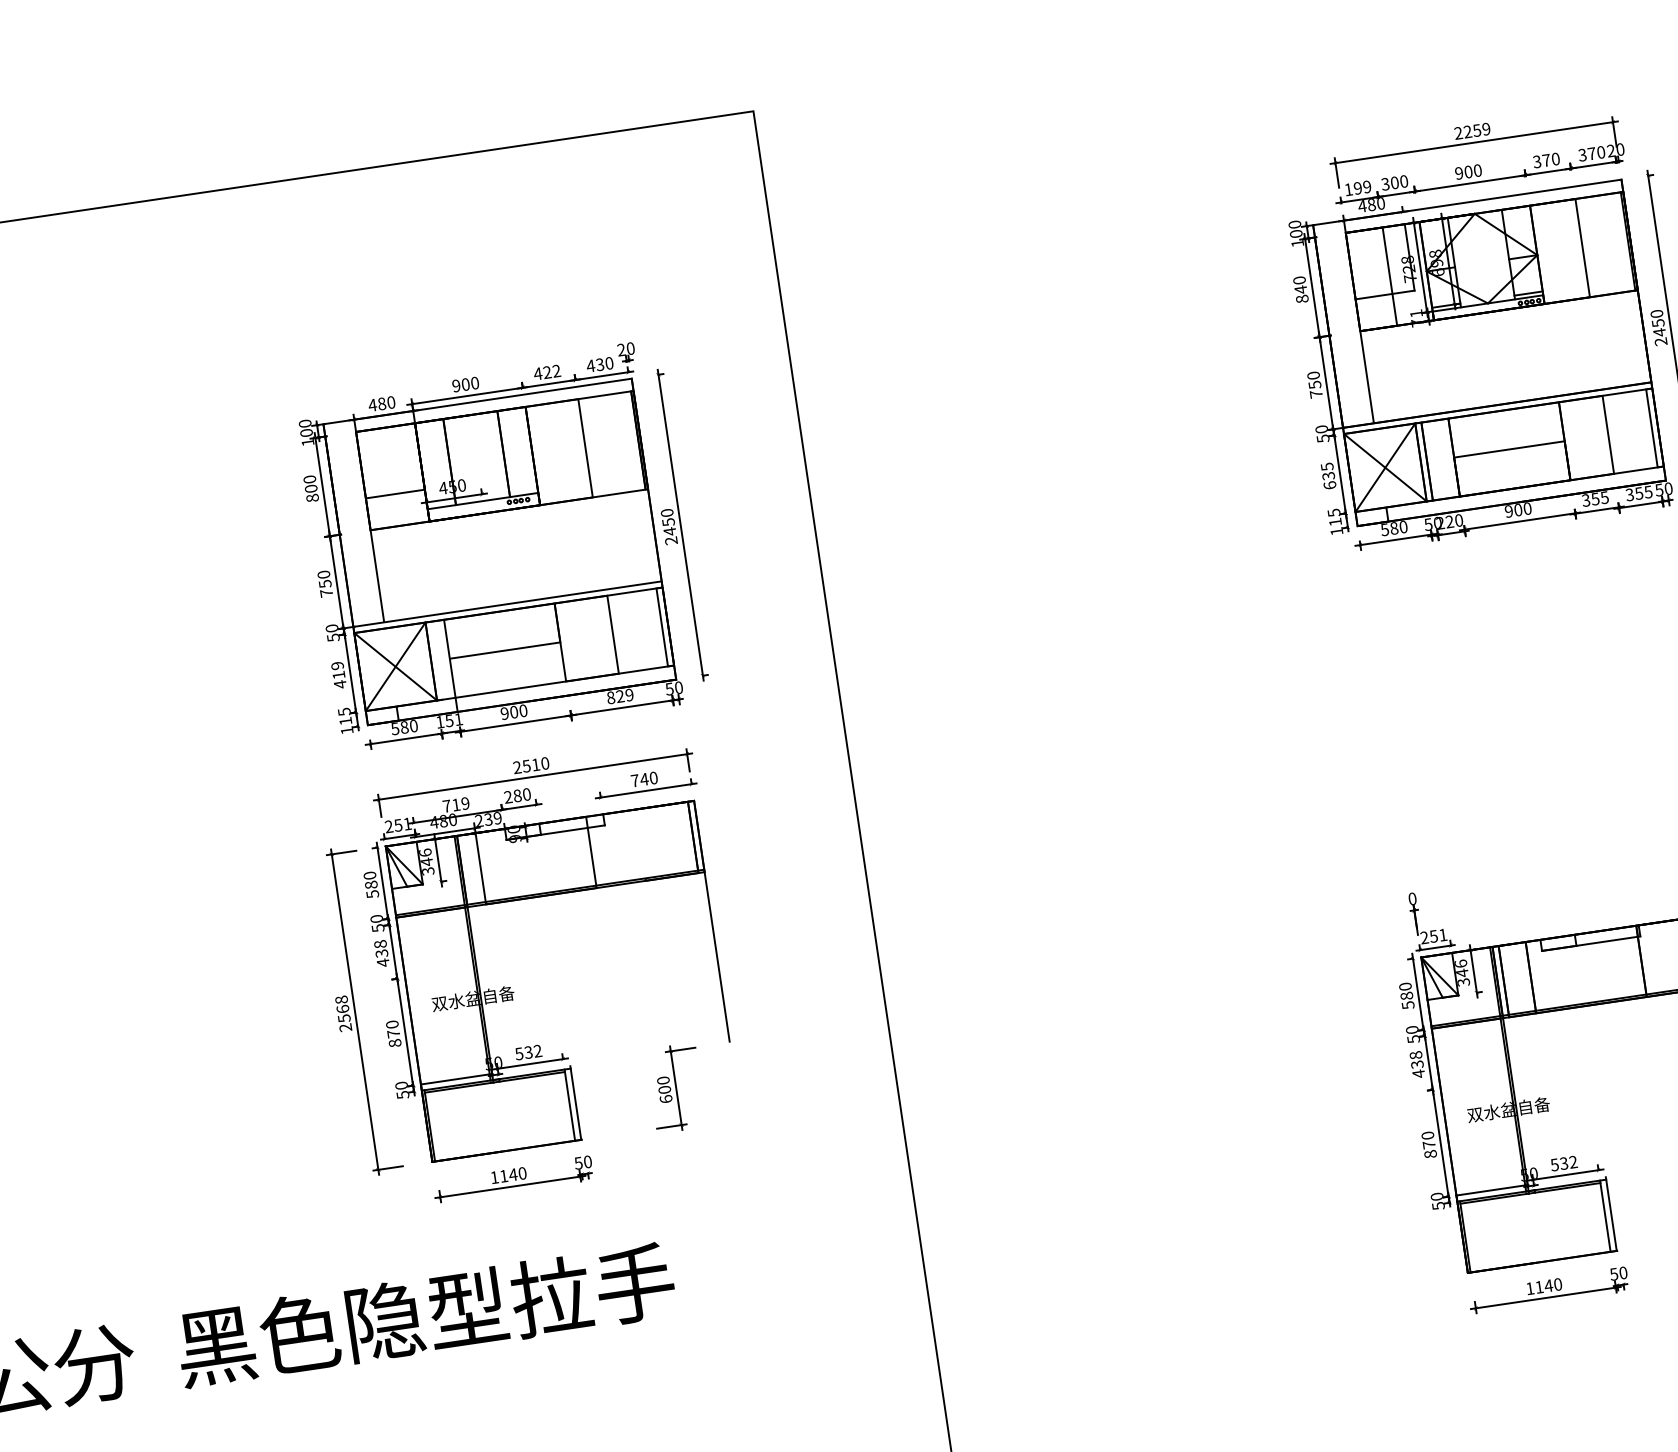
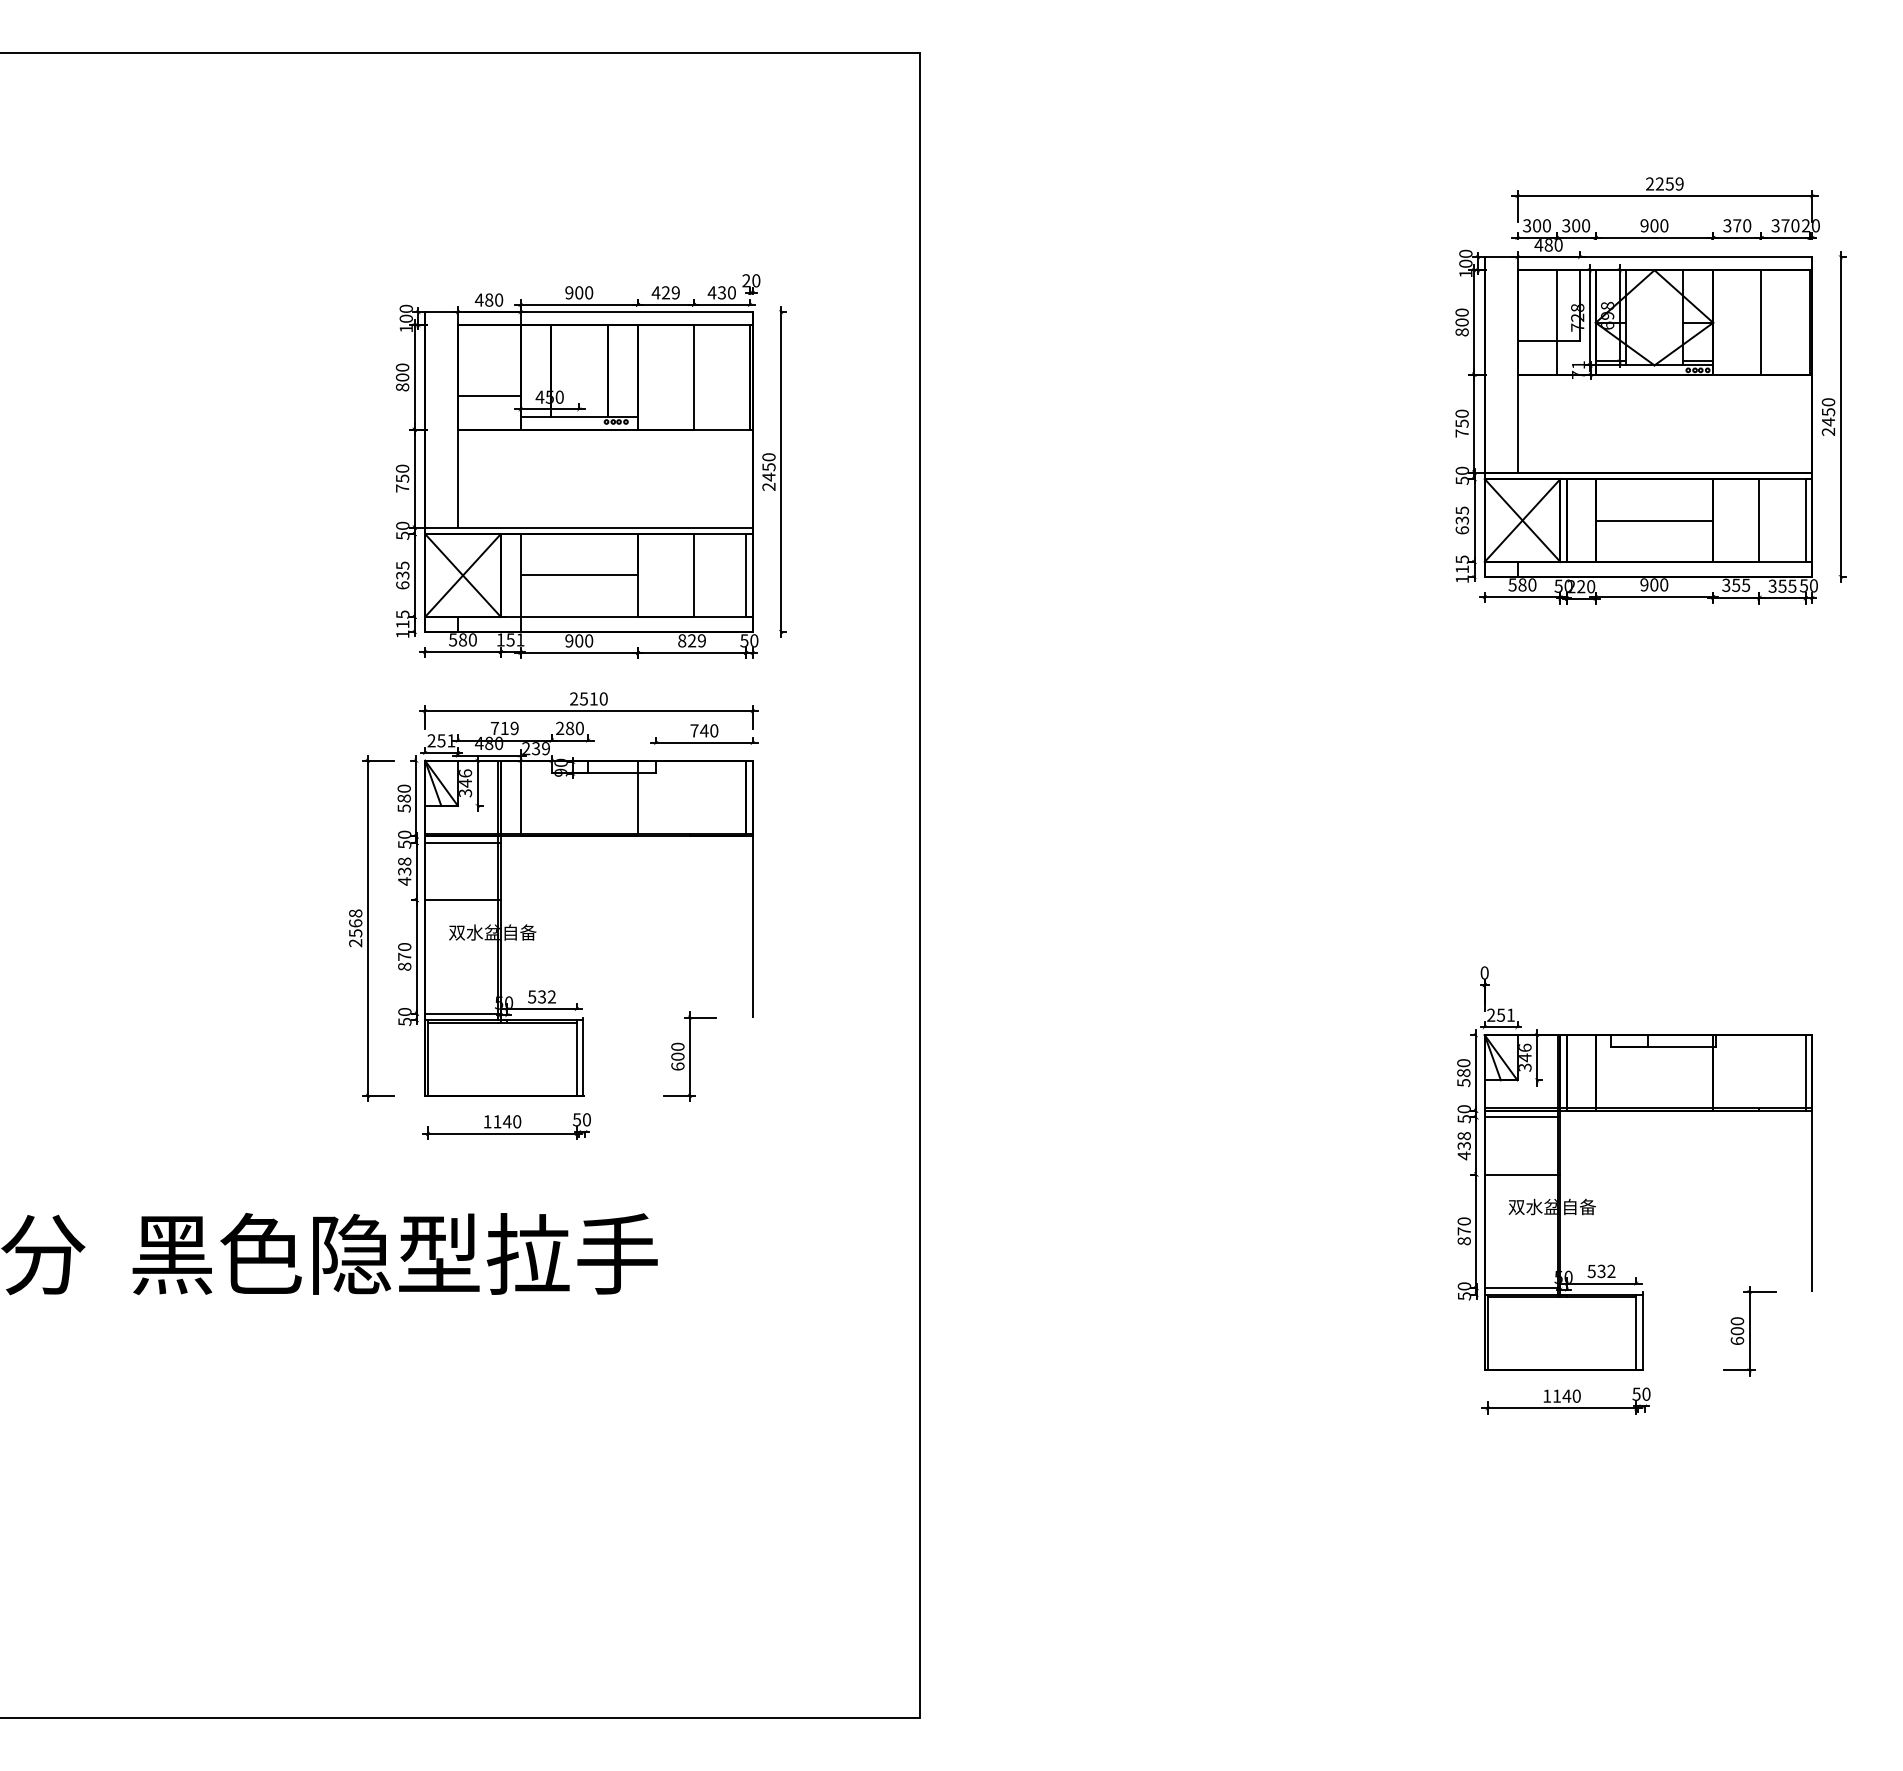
text: (1357, 188) -> (1536, 225), 199 -> 300
text: (1300, 289) -> (1461, 322), 840 -> 800
text: (556, 370) -> (675, 292), 422 -> 429
text: (338, 675) -> (402, 575), 419 -> 635
line: (432, 918) -> (462, 842), added
line: (440, 972) -> (462, 900), added
line: (1468, 1029) -> (1522, 1117), added
line: (1476, 1083) -> (1522, 1174), added

